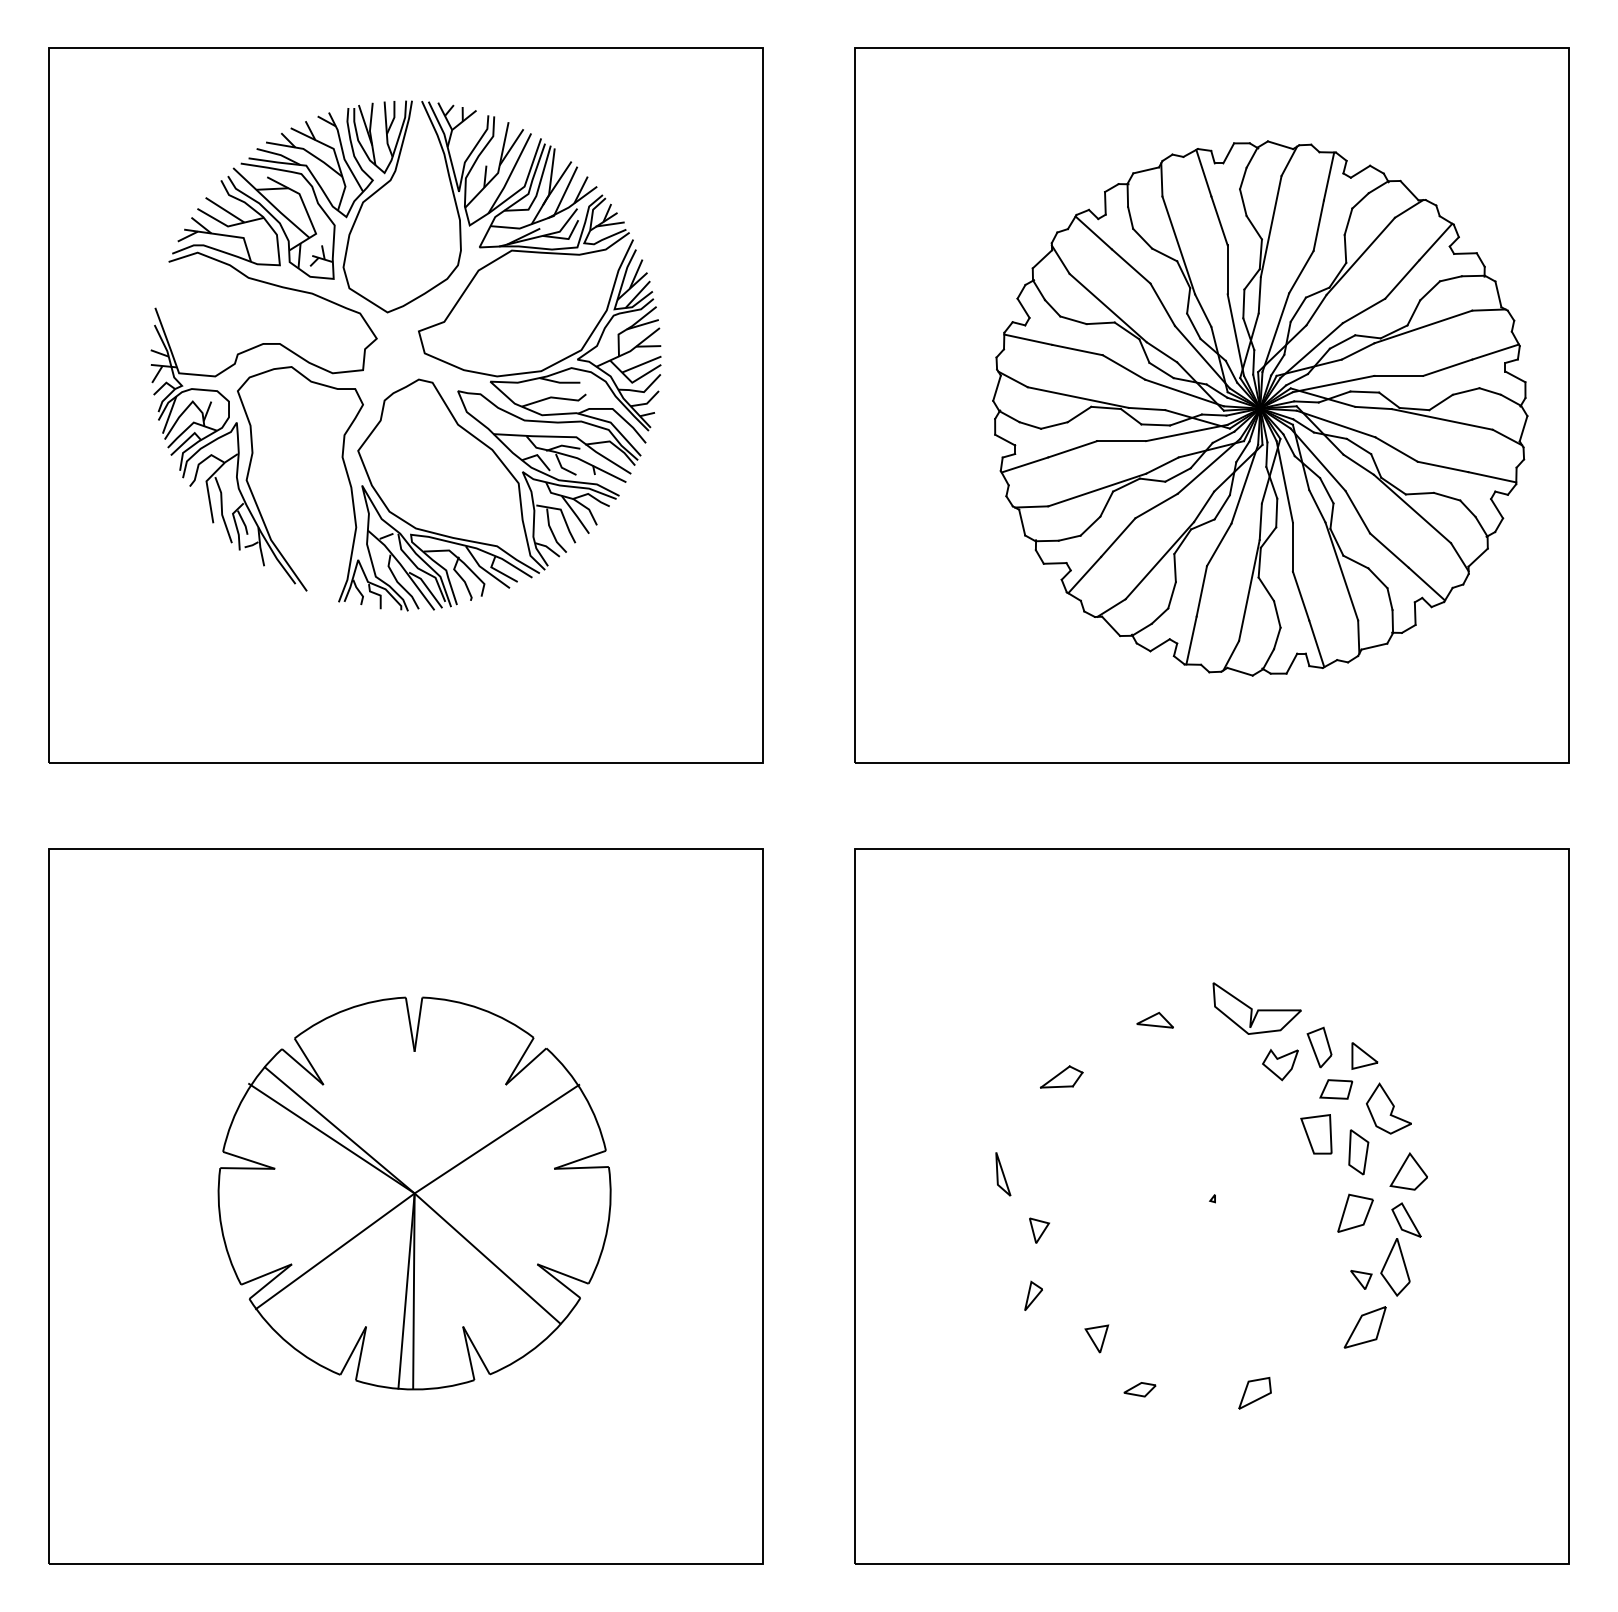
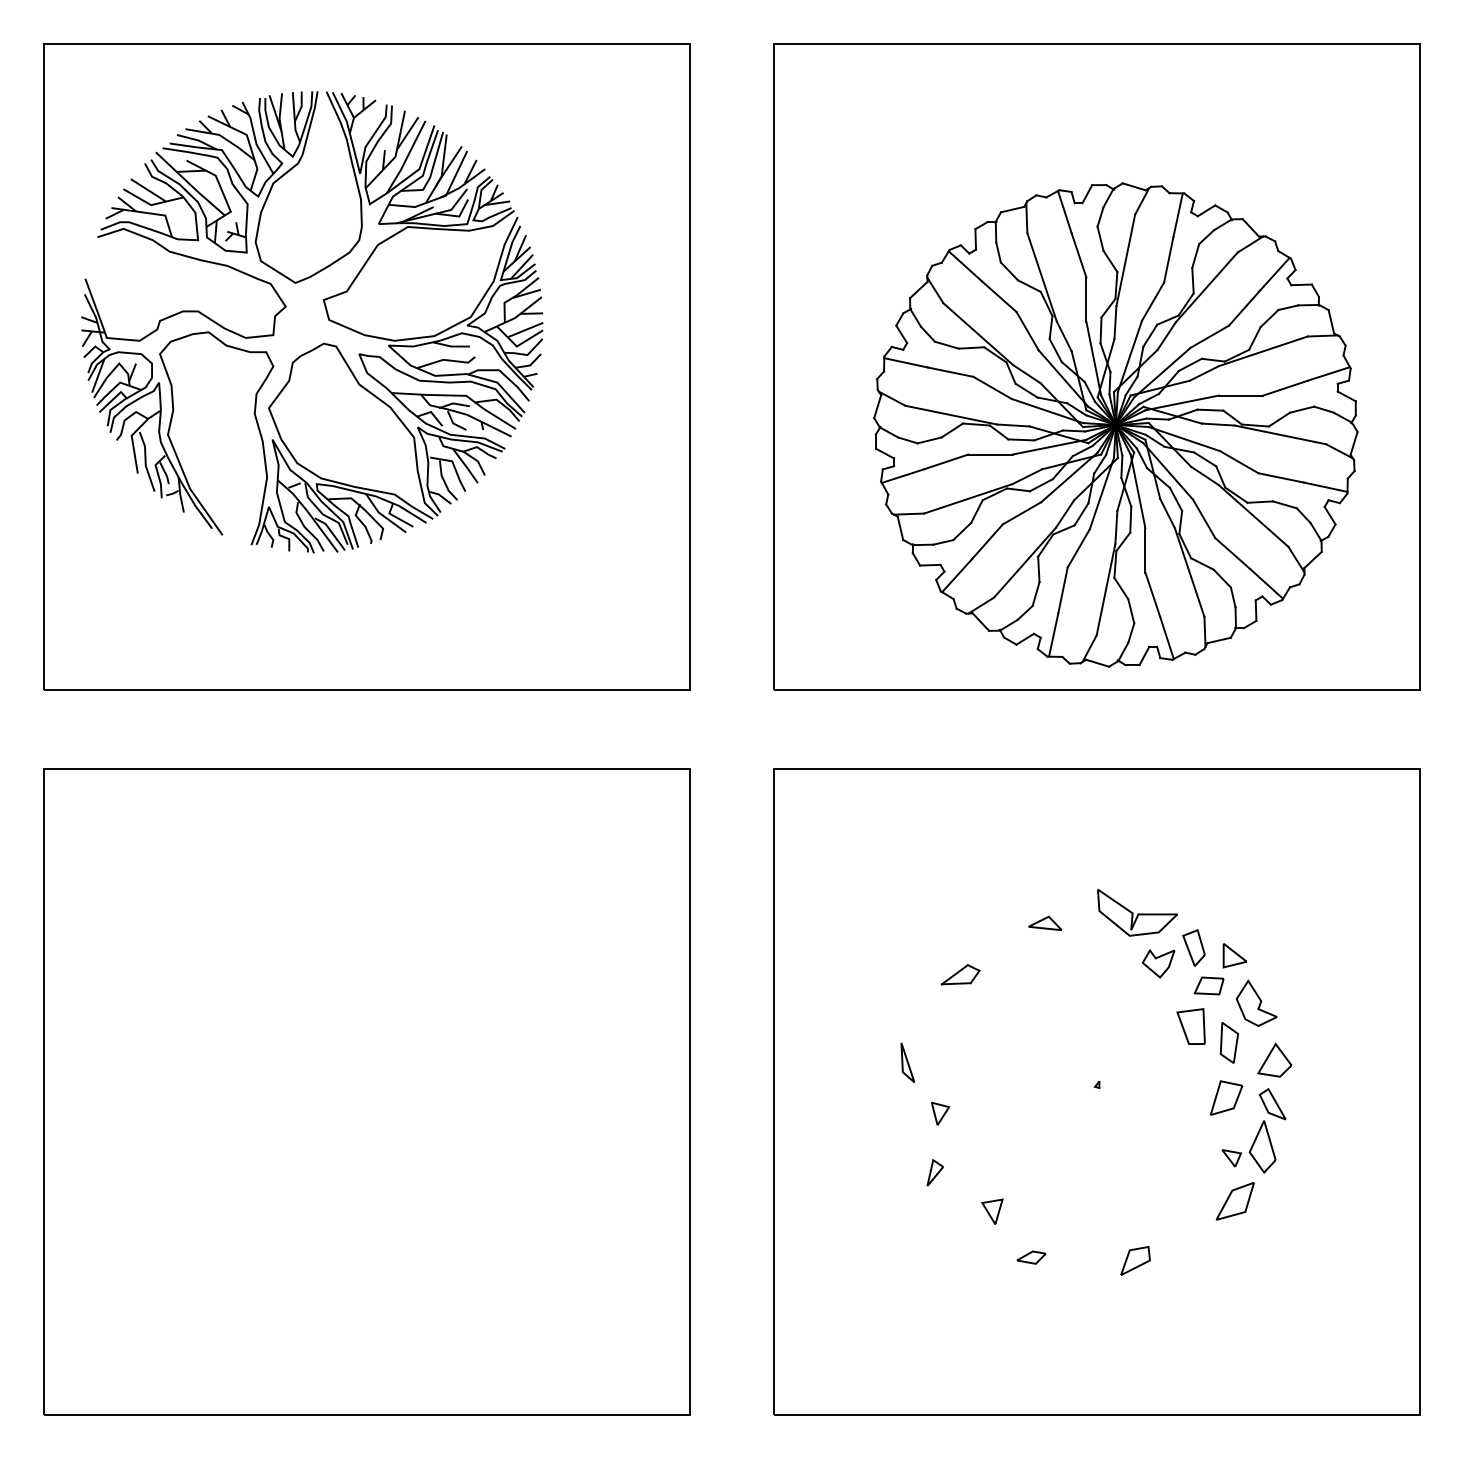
part: (422, 349) -> (327, 316), moved
part: (1260, 408) -> (1116, 425), moved
part: (414, 1193) -> (375, 1080), removed

